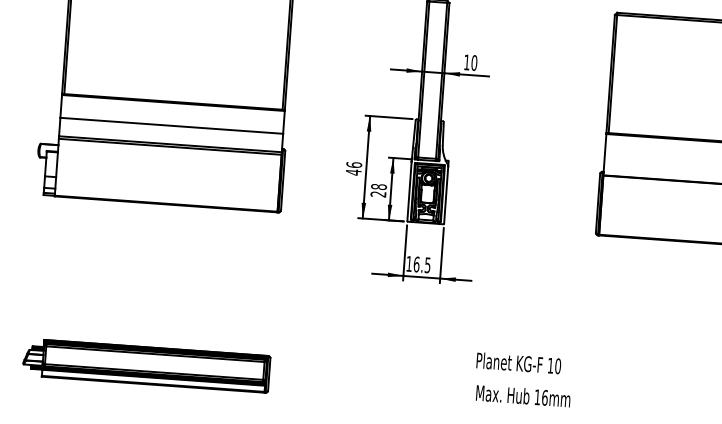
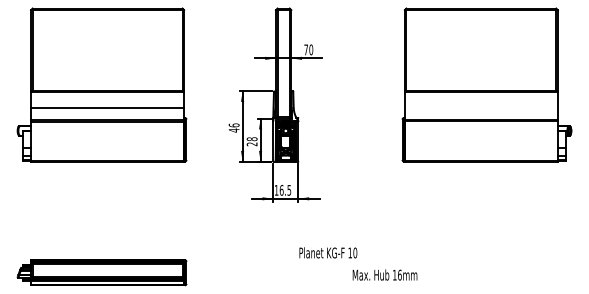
text: (466, 61) -> (305, 49), 10 -> 70
text: (519, 362) -> (328, 252), moved
text: (522, 395) -> (384, 274), moved

